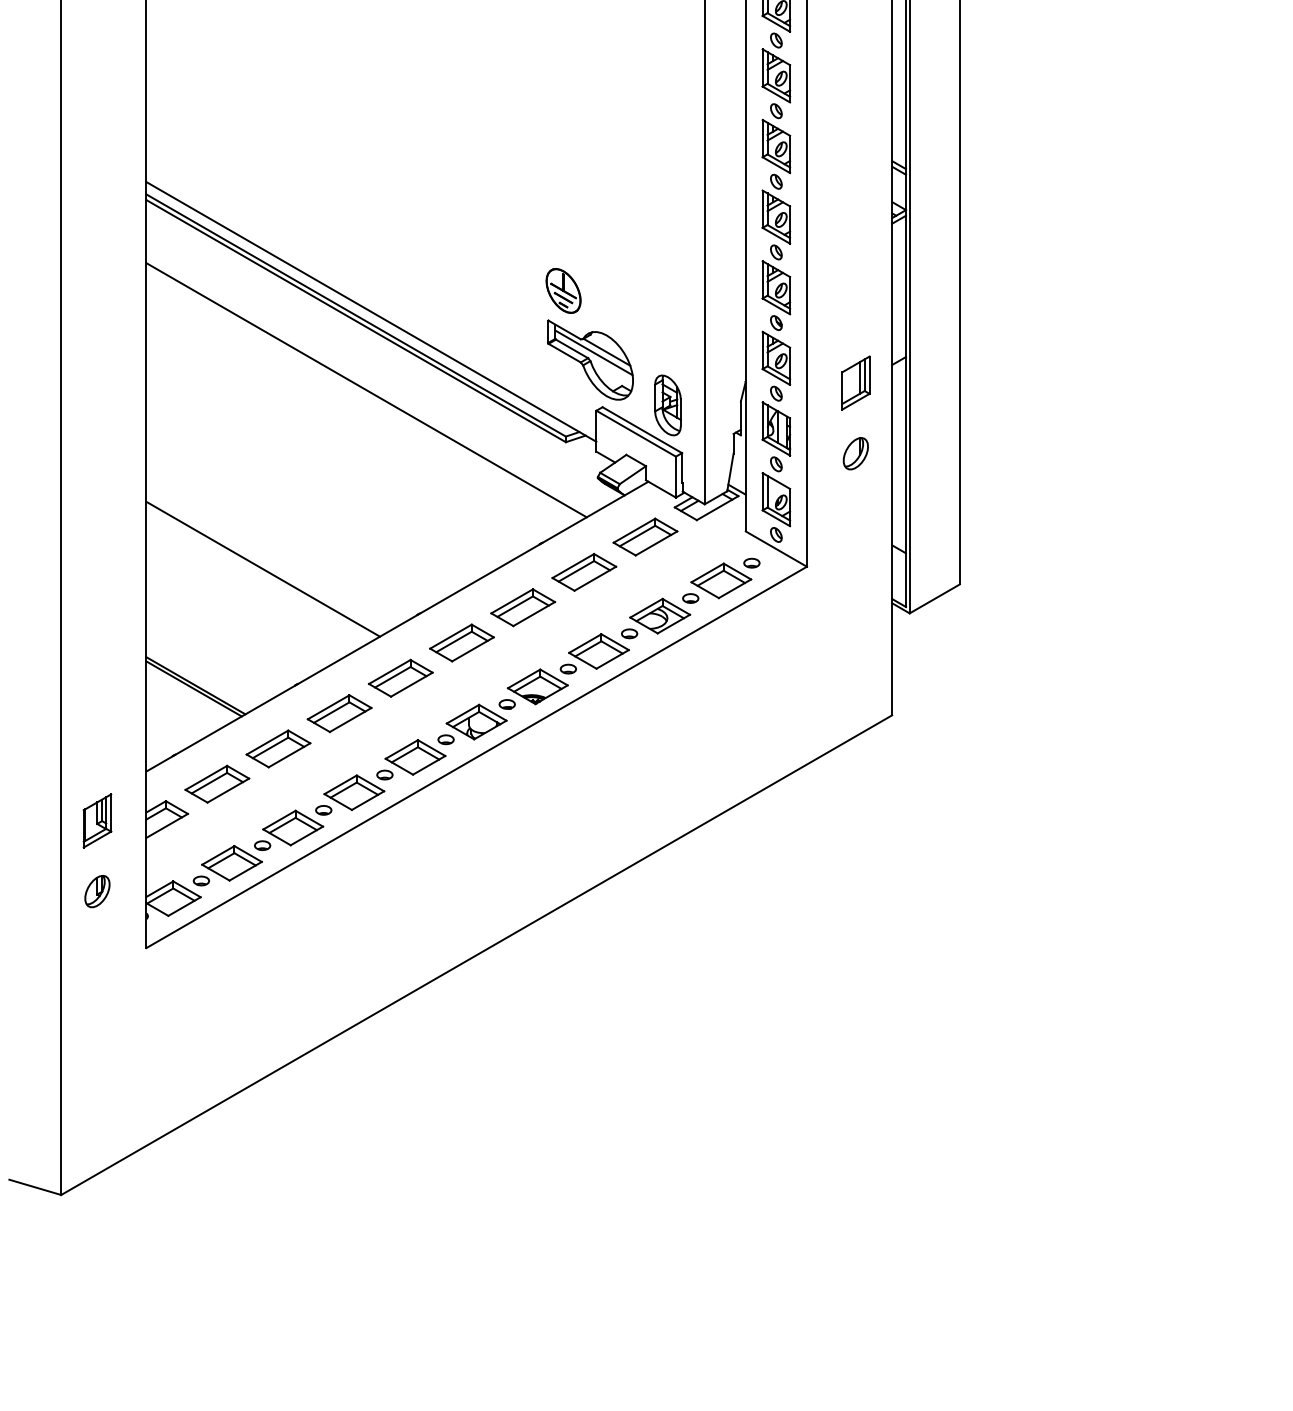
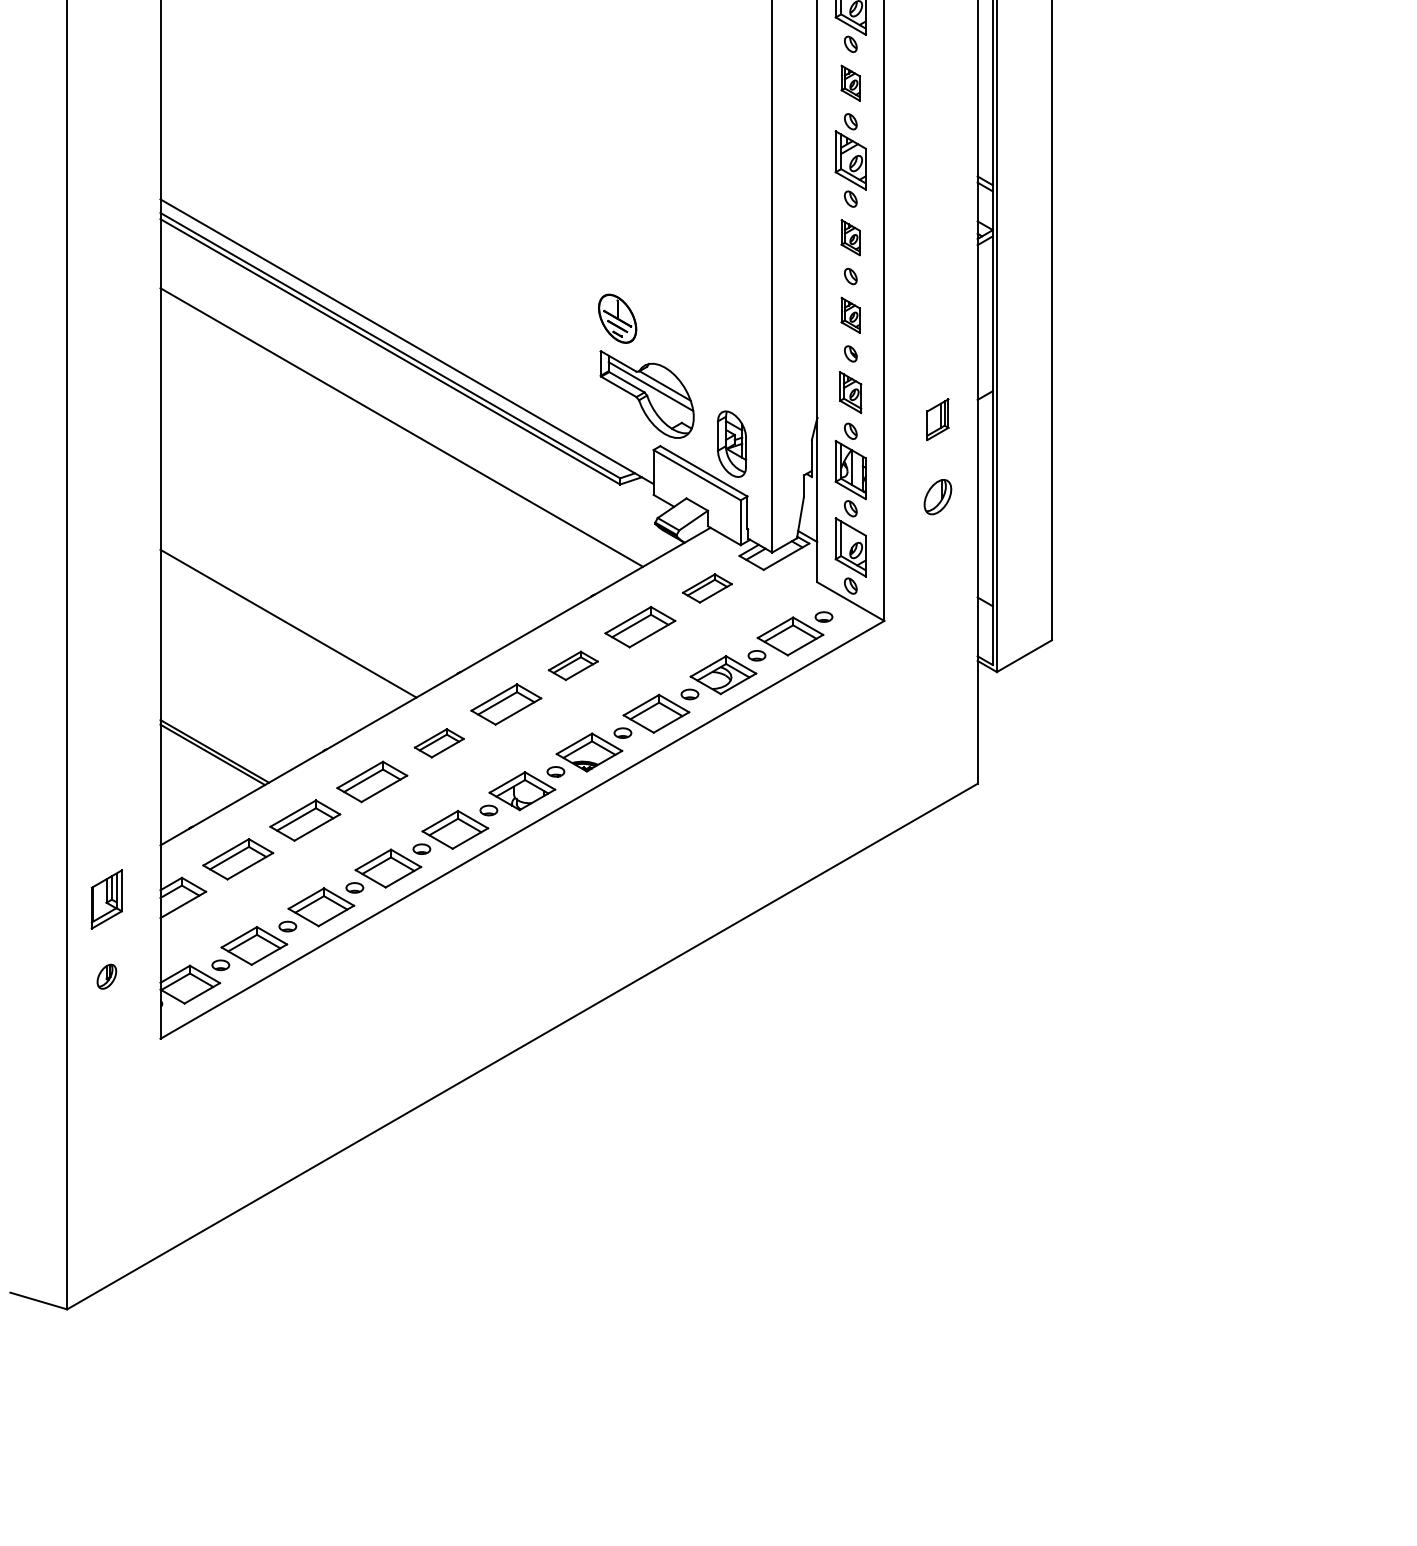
part: (776, 76) -> (850, 83), size x0.6
part: (776, 216) -> (850, 237), size x0.6
part: (776, 287) -> (850, 315), size x0.6
part: (776, 358) -> (850, 392), size x0.7
part: (855, 382) -> (937, 419), size x0.7
part: (645, 537) -> (707, 588), size x0.7
part: (523, 607) -> (573, 665), size x0.7
part: (401, 678) -> (439, 743), size x0.7
part: (97, 891) -> (106, 976), size x0.7

